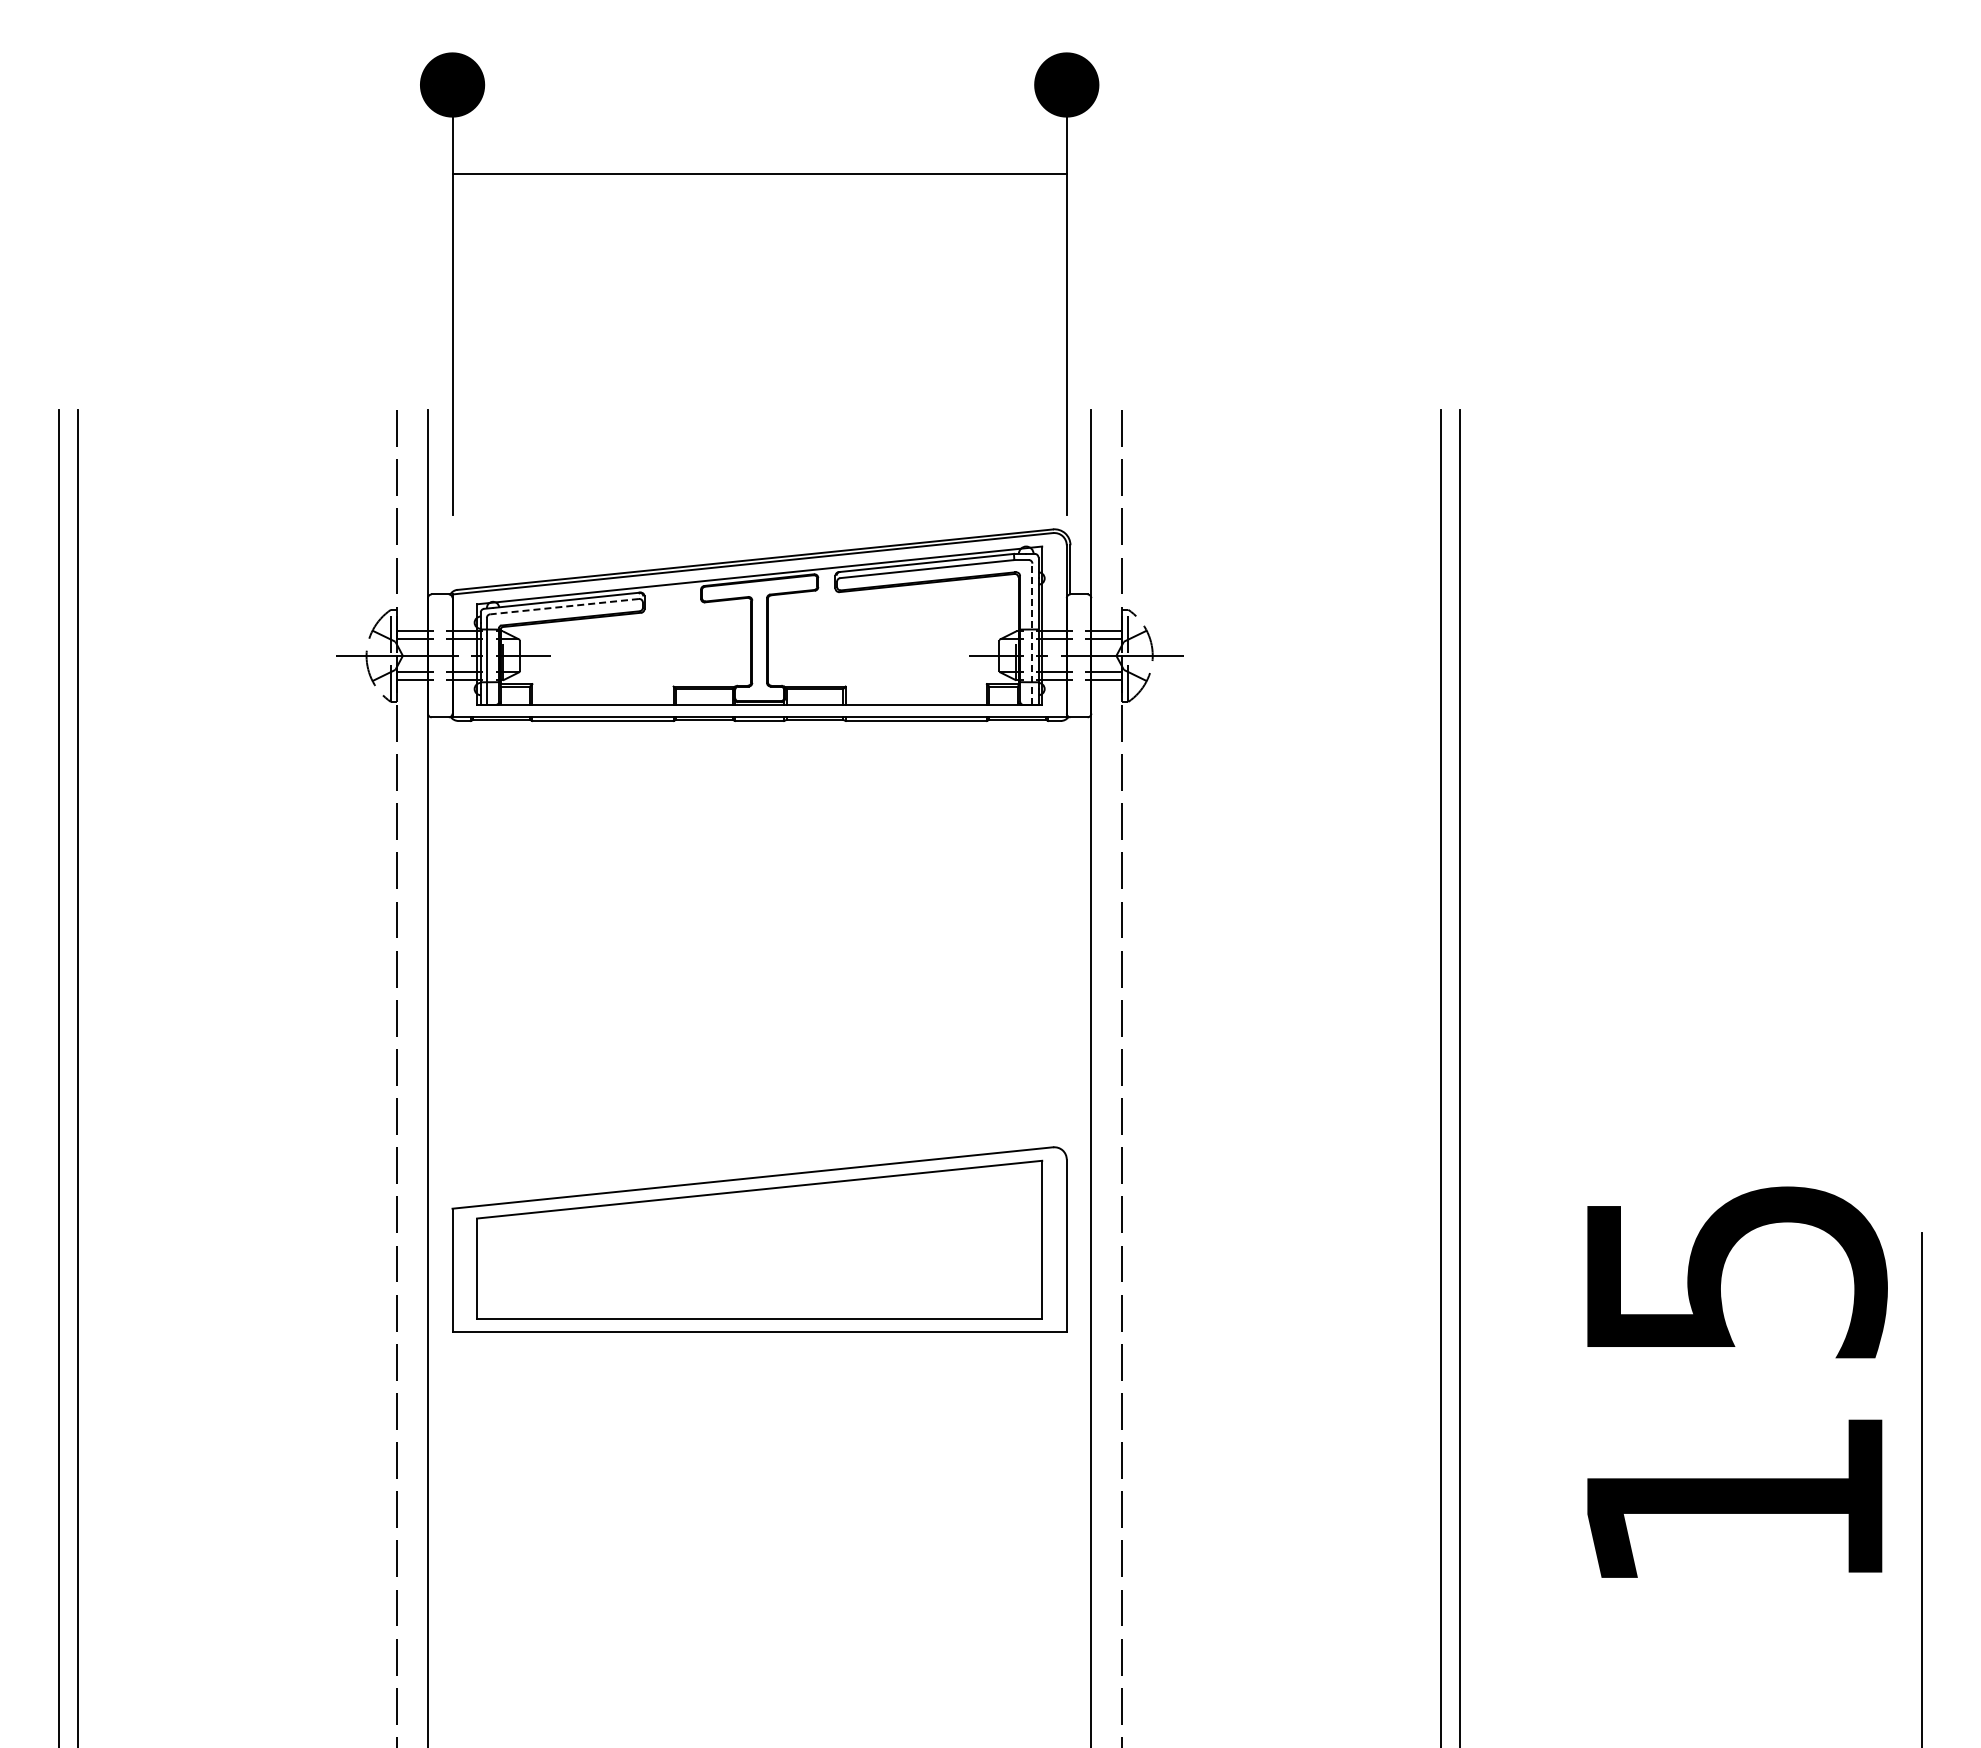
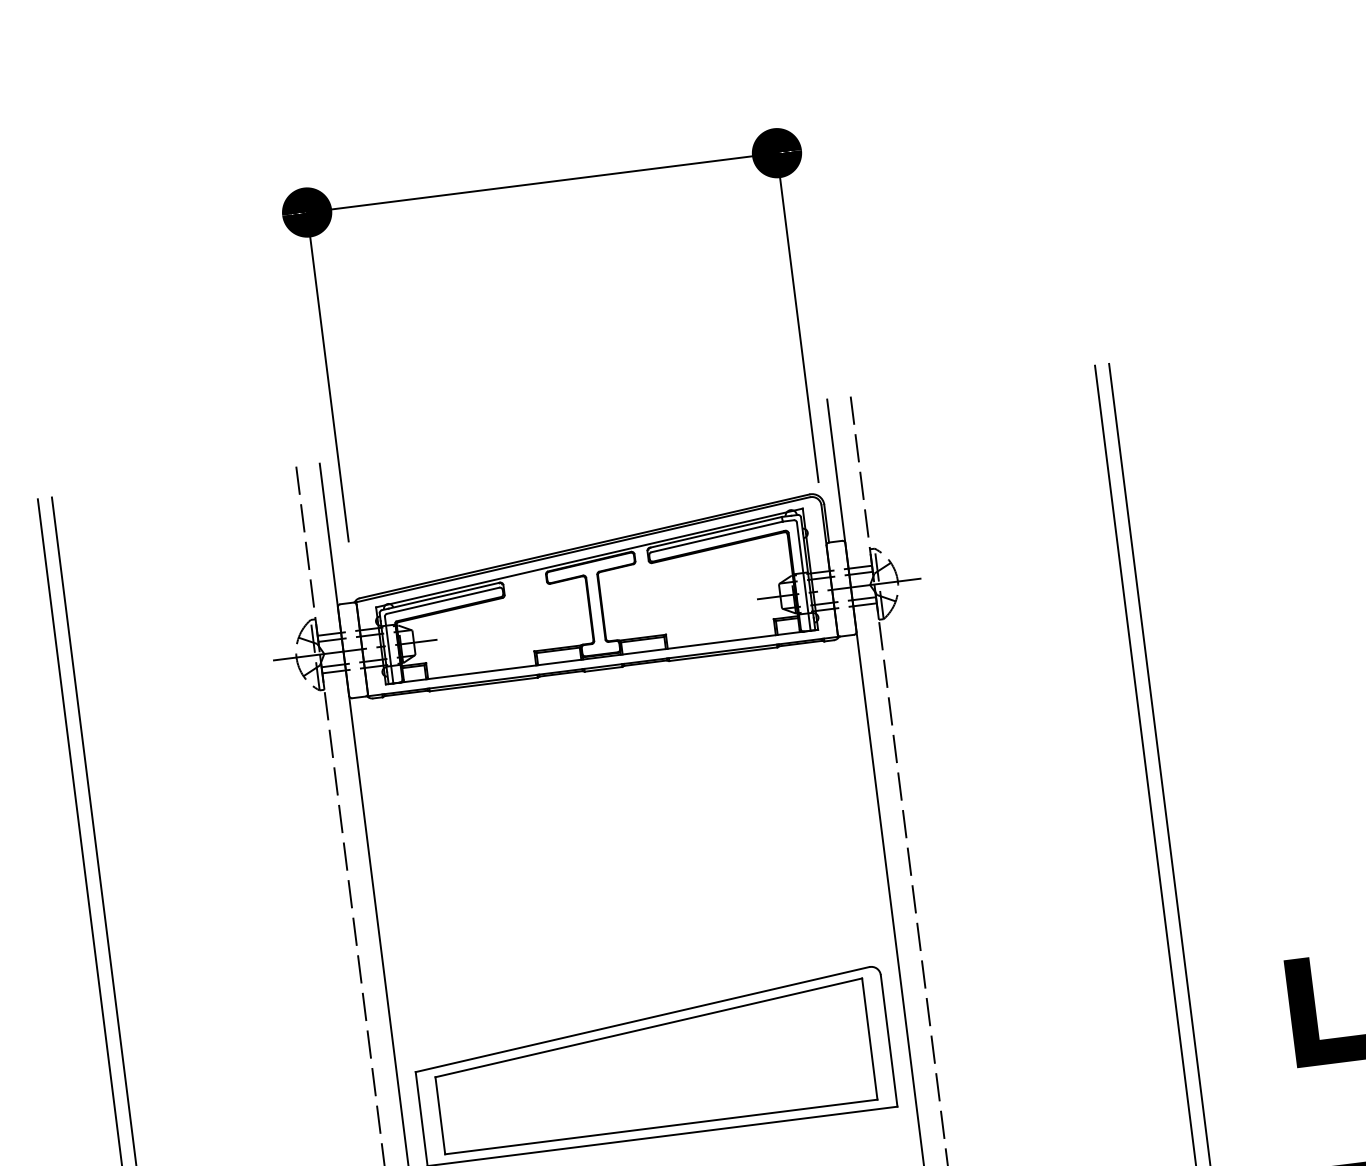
line: (759, 174) -> (541, 183), moved
line: (564, 606) -> (443, 600), dashed -> solid
line: (1032, 634) -> (803, 576), dashed -> solid

